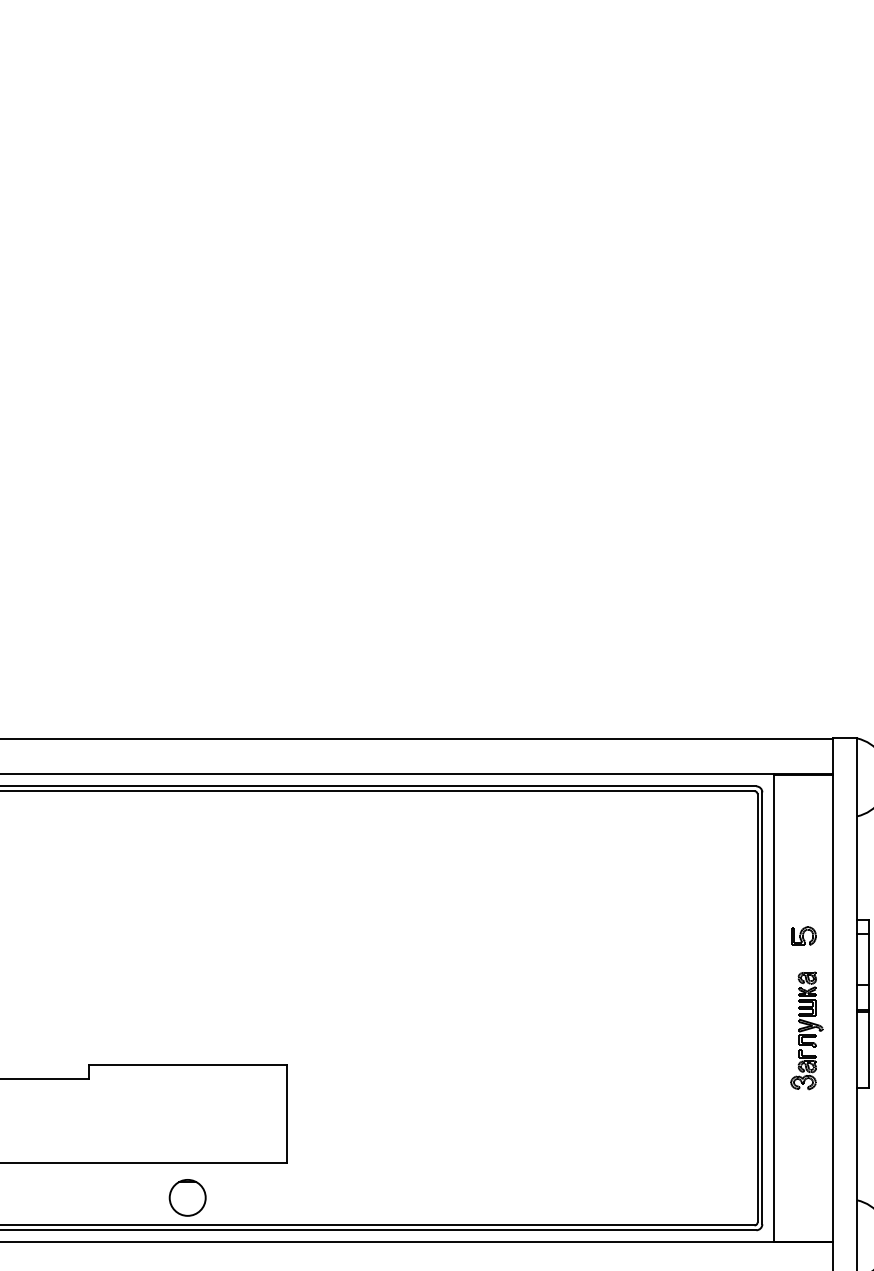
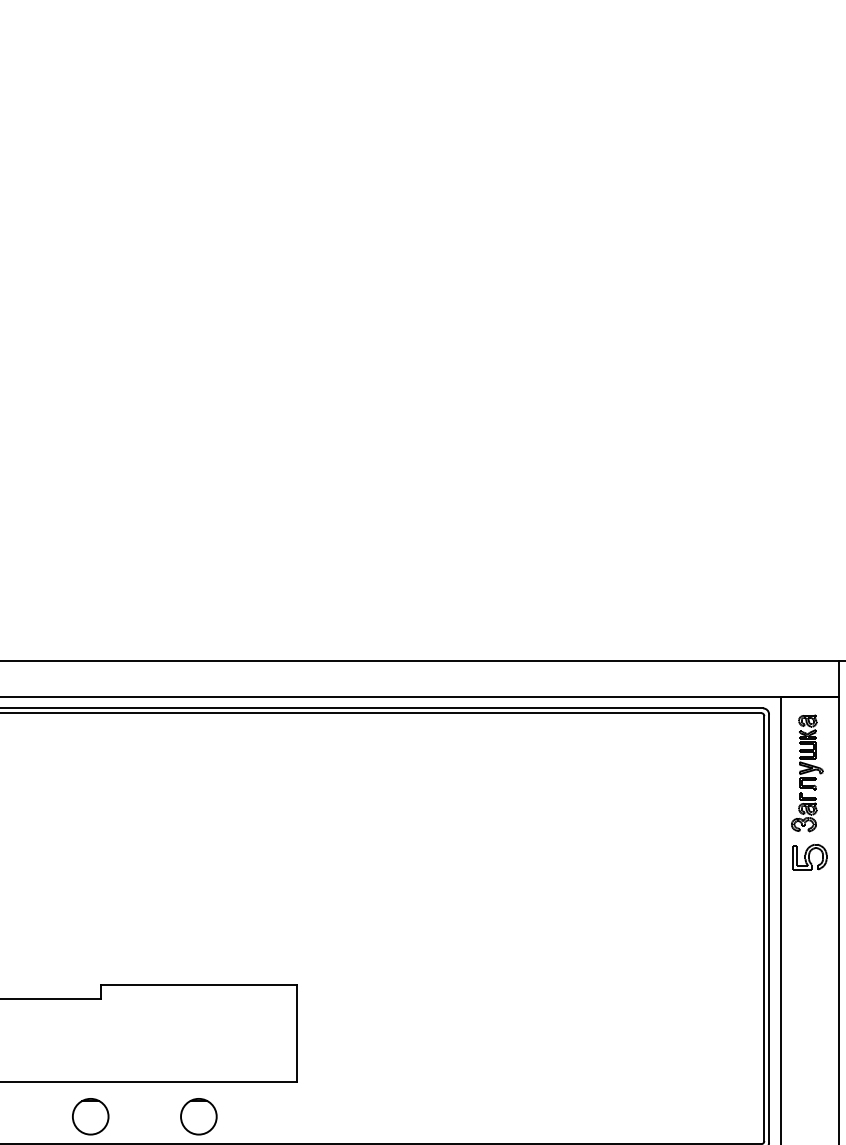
part: (803, 935) -> (809, 856), size x1.4
part: (806, 1030) -> (806, 773), moved
part: (78, 1197) -> (90, 1116), added

